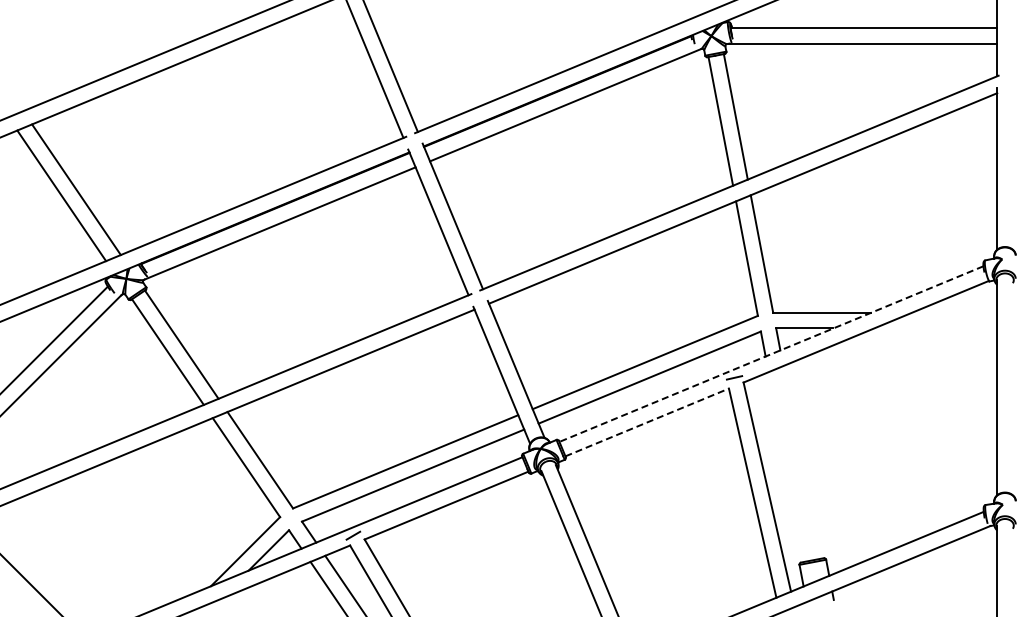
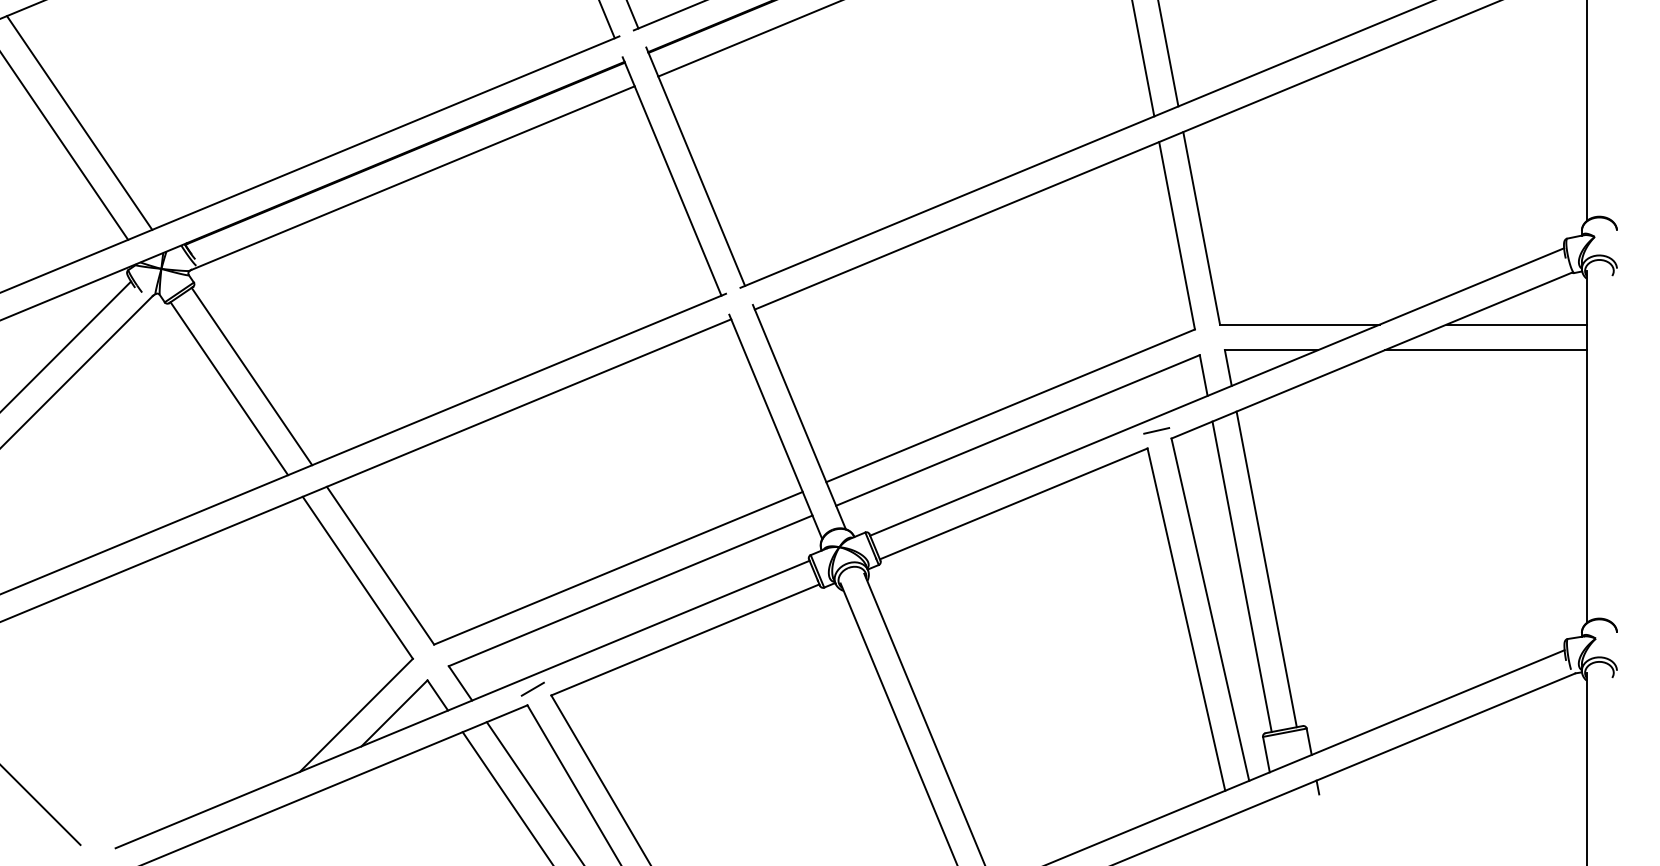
line: (954, 312) -> (1516, 323), added
line: (935, 328) -> (1485, 350), added
line: (771, 354) -> (1217, 392), dashed -> solid
line: (647, 422) -> (1014, 503), dashed -> solid
line: (801, 462) -> (1266, 569), added
line: (786, 466) -> (1241, 575), added

